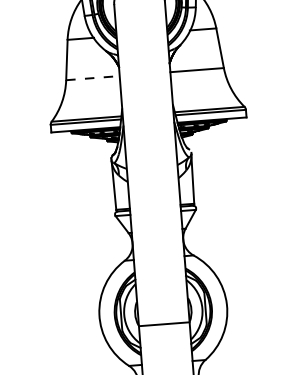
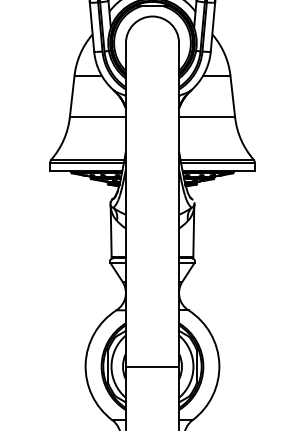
line: (93, 78) -> (98, 117), dashed -> solid
line: (164, 324) -> (152, 366), moved

